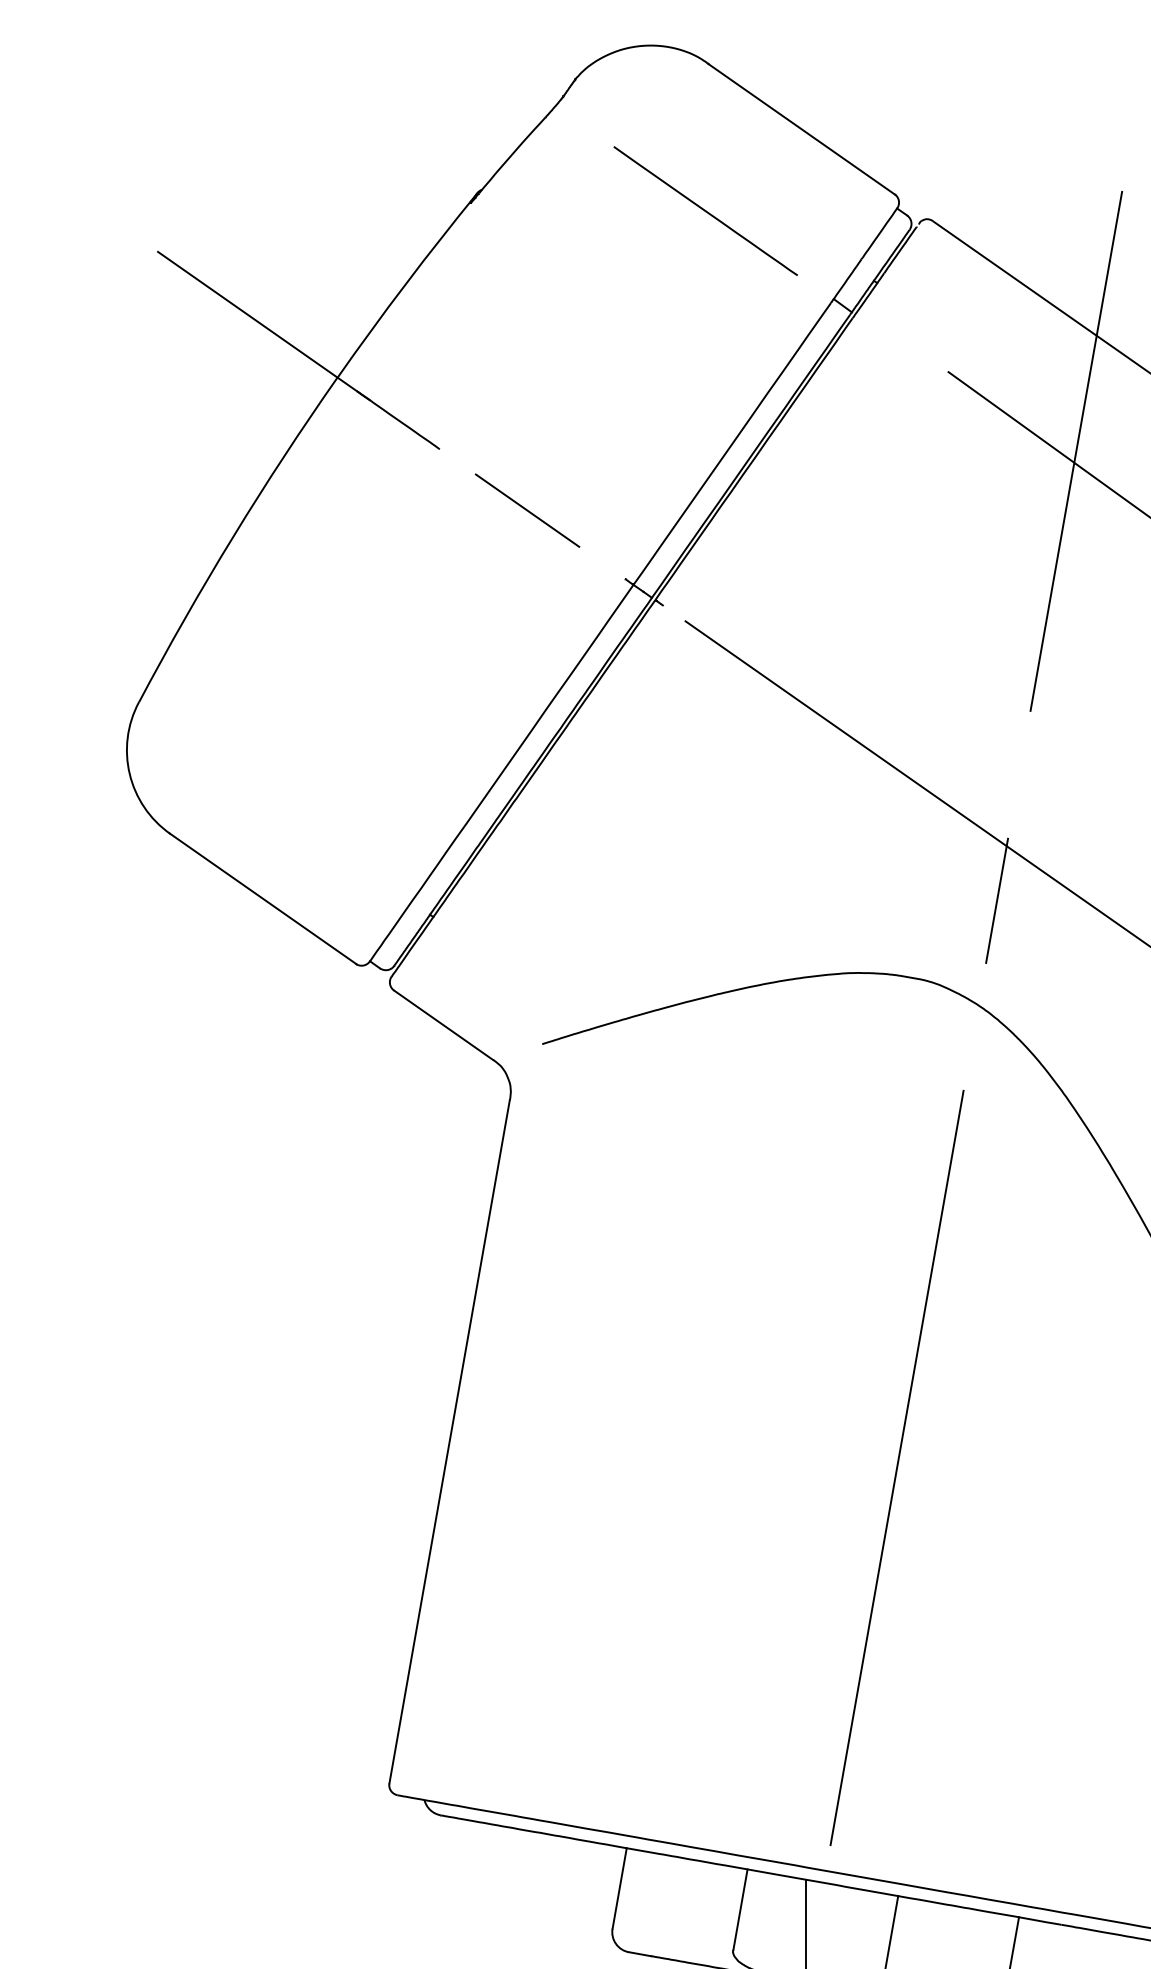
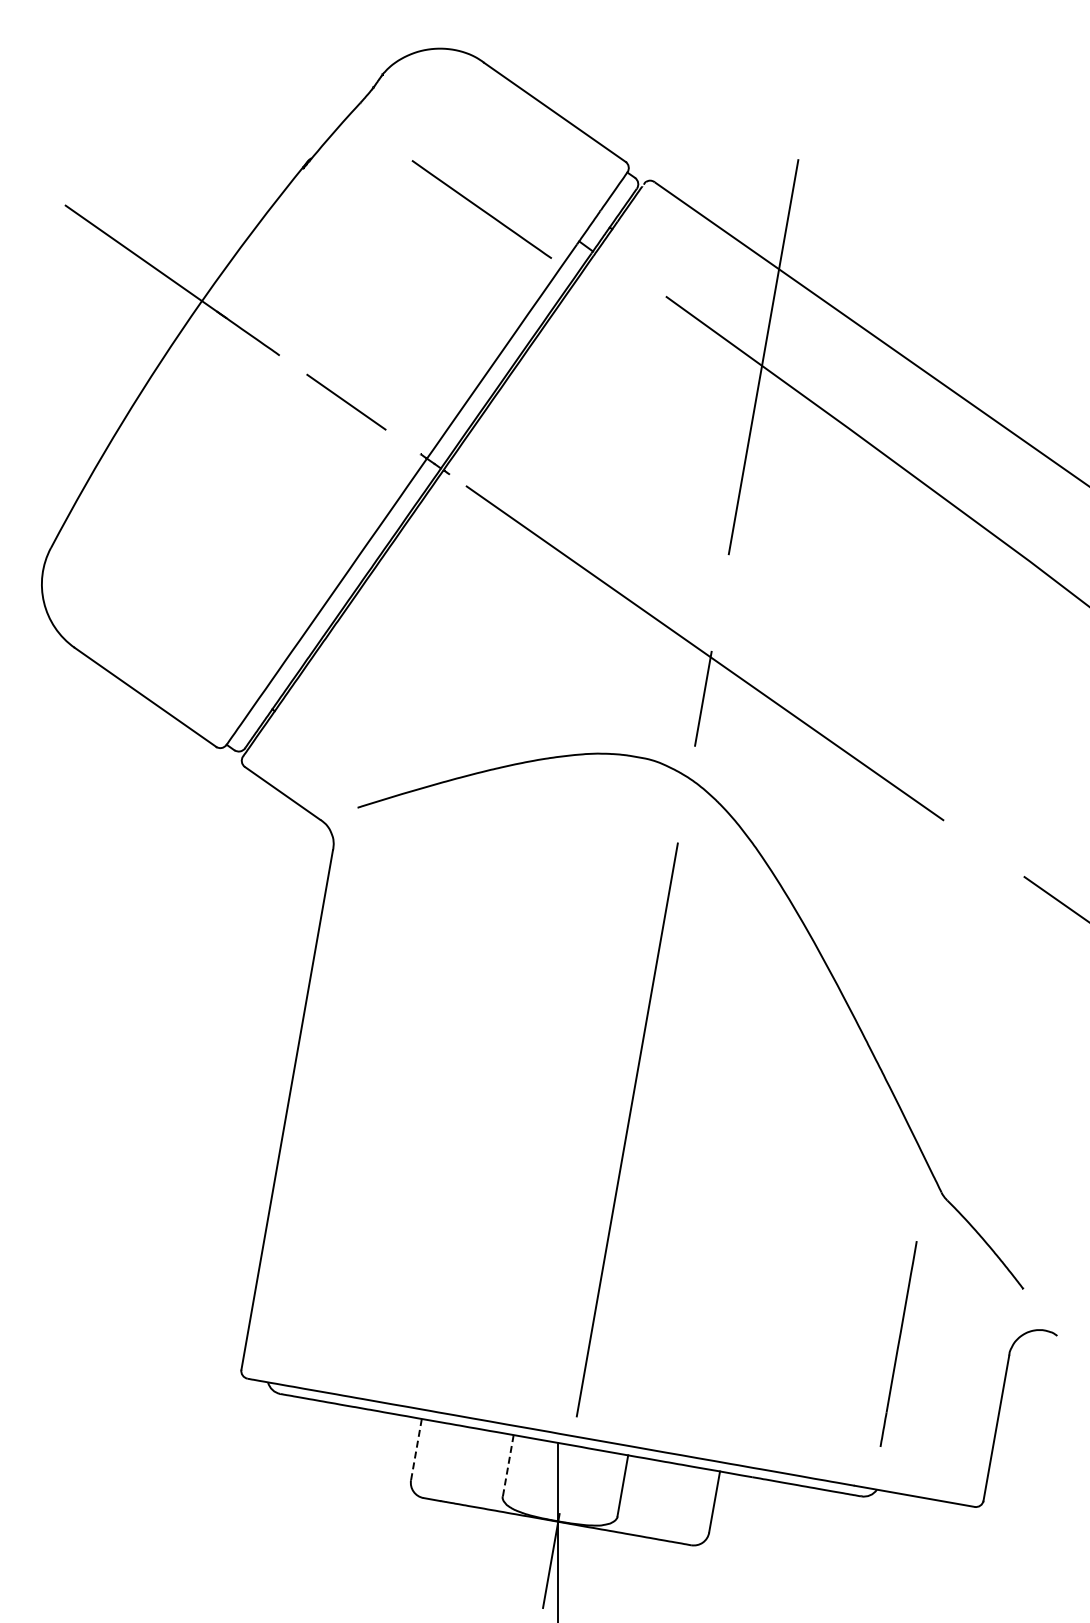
line: (705, 211) -> (481, 209), moved
line: (619, 1888) -> (416, 1449), solid -> dashed
line: (740, 1910) -> (508, 1466), solid -> dashed

